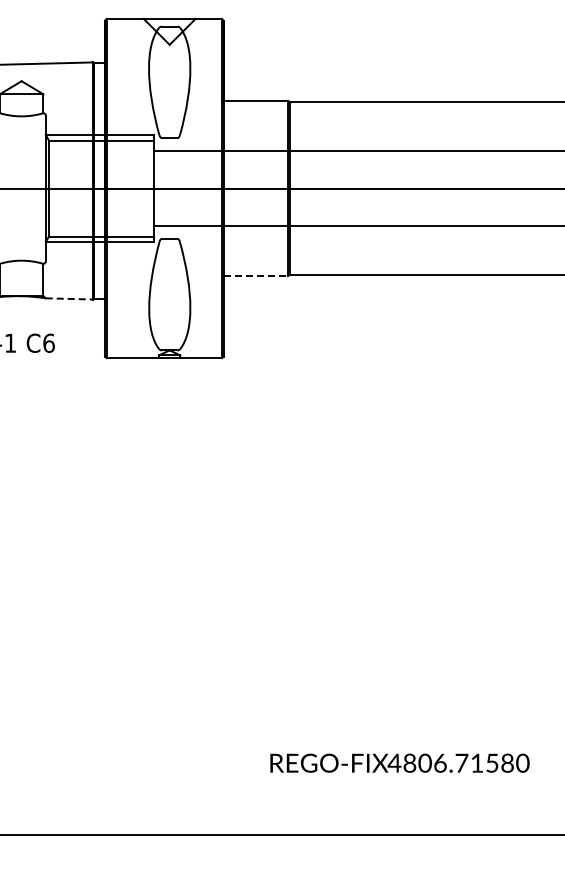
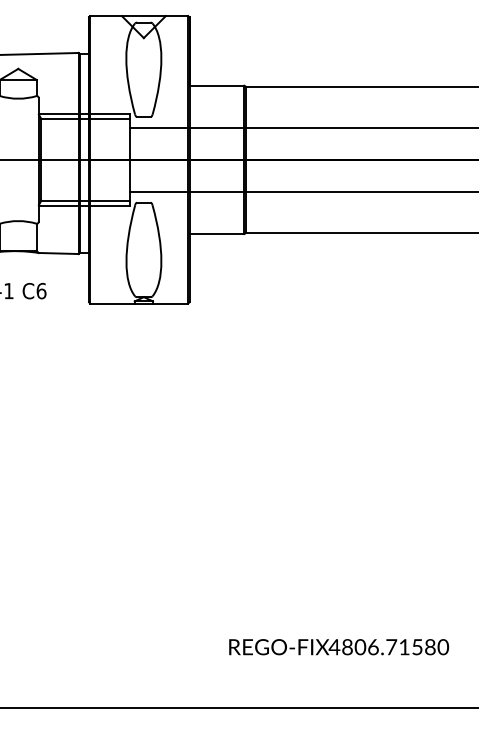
line: (256, 276) -> (217, 234), dashed -> solid
line: (69, 298) -> (58, 253), dashed -> solid

